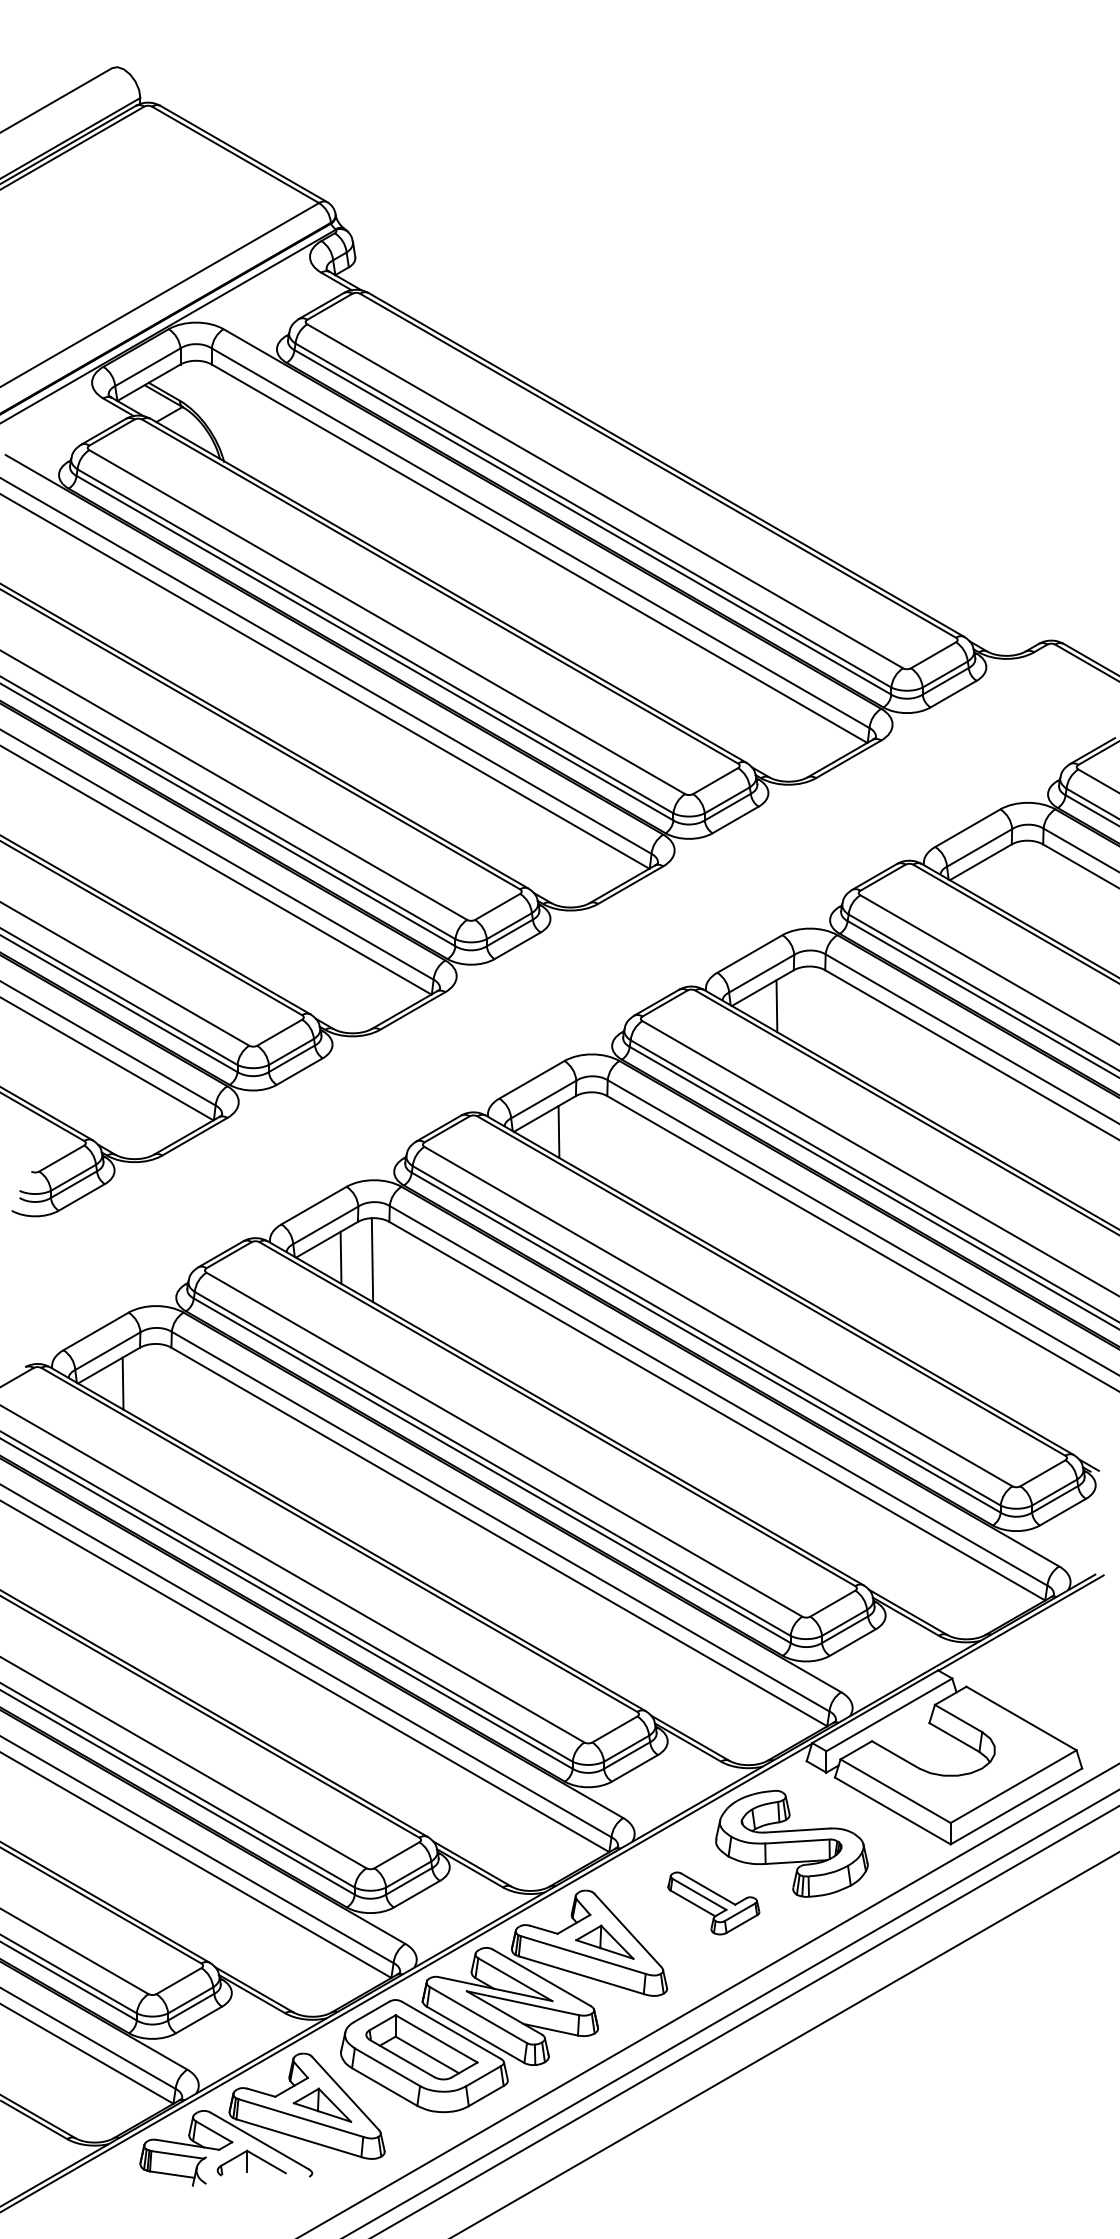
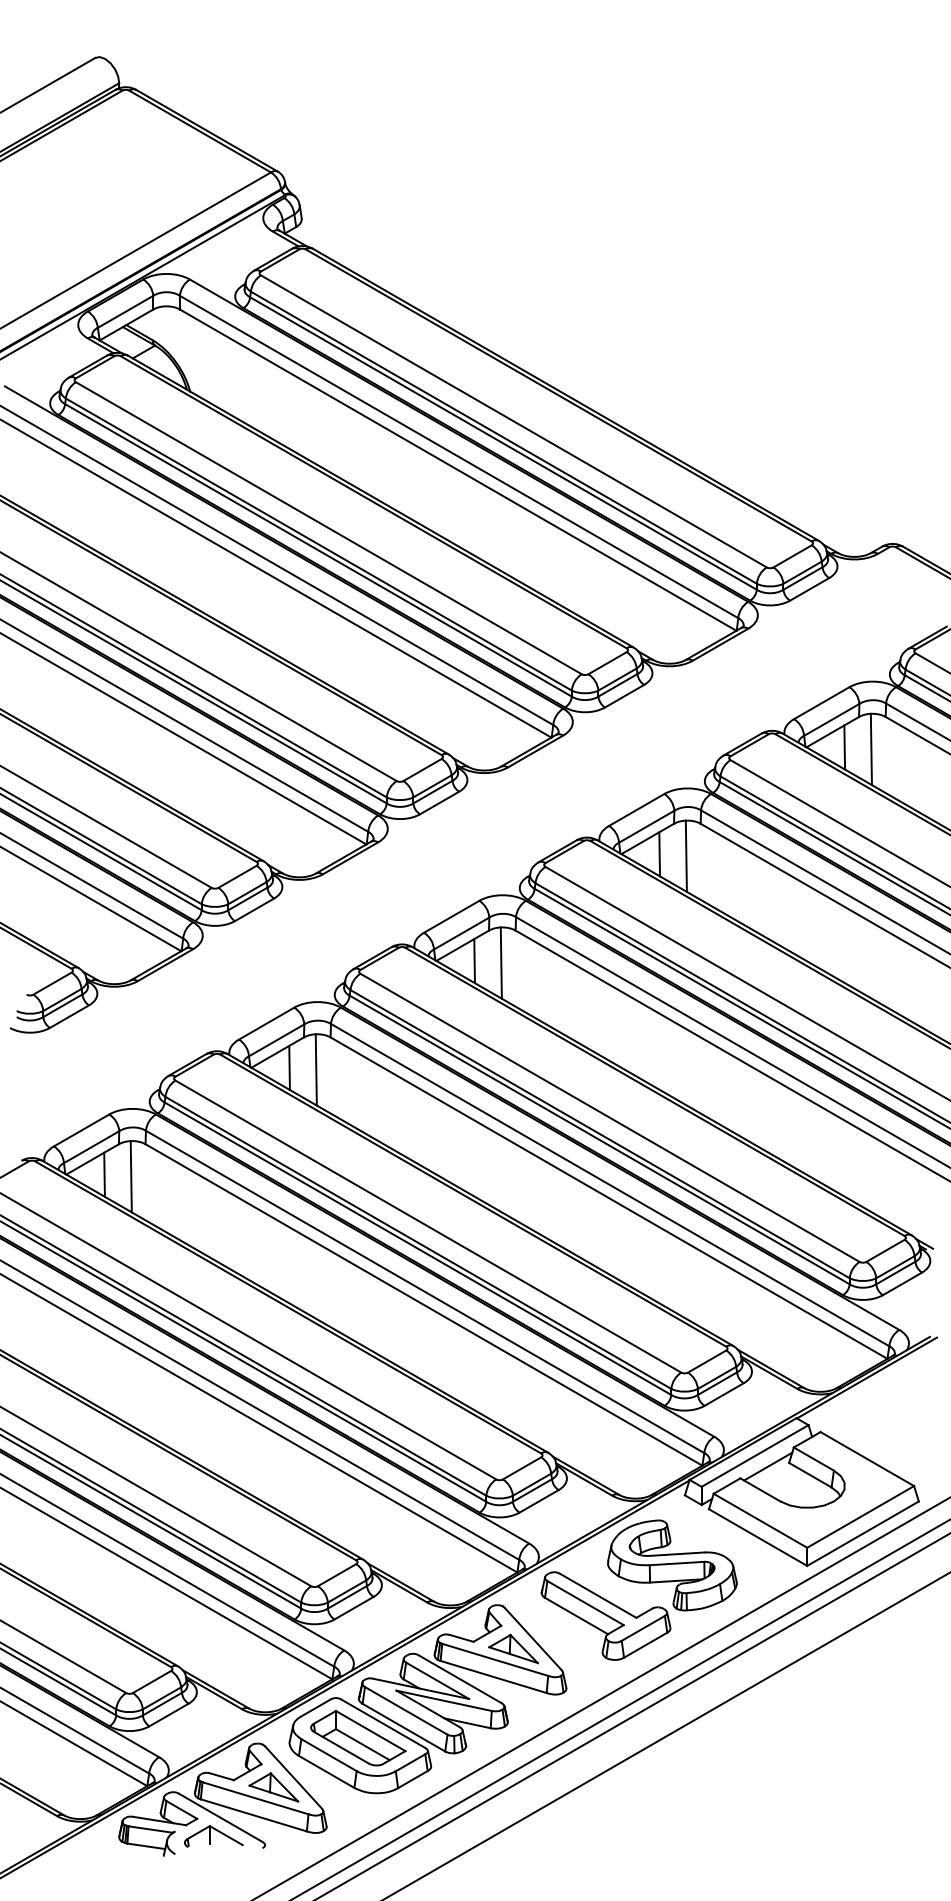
line: (994, 880) -> (844, 747), added
line: (1025, 882) -> (870, 749), added
line: (808, 1008) -> (686, 856), added
line: (590, 1134) -> (501, 963), added
line: (154, 1385) -> (131, 1176), added
line: (904, 1727) -> (767, 1466), added
part: (713, 1903) -> (605, 1616), size x1.67

